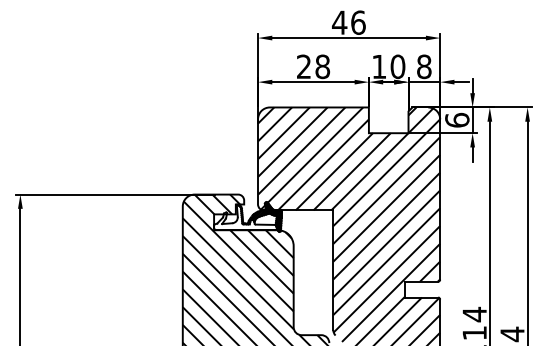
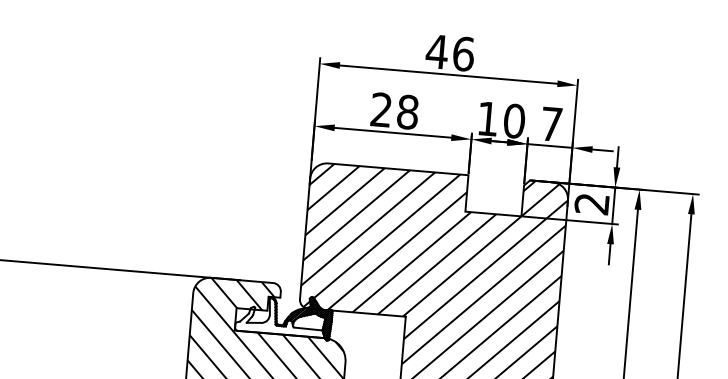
text: (424, 66) -> (552, 123), 8 -> 7
text: (457, 119) -> (592, 202), 6 -> 2

